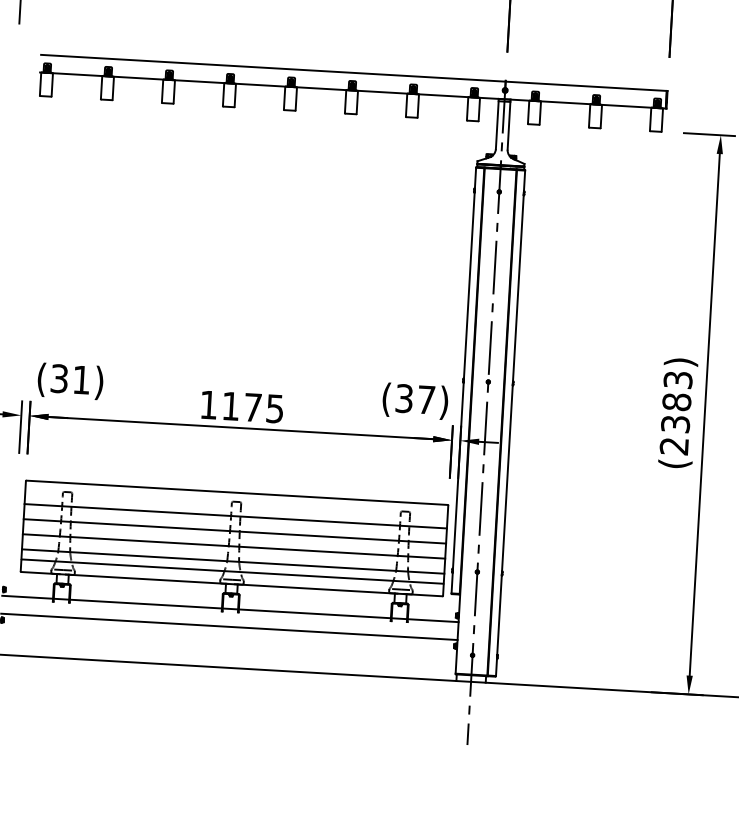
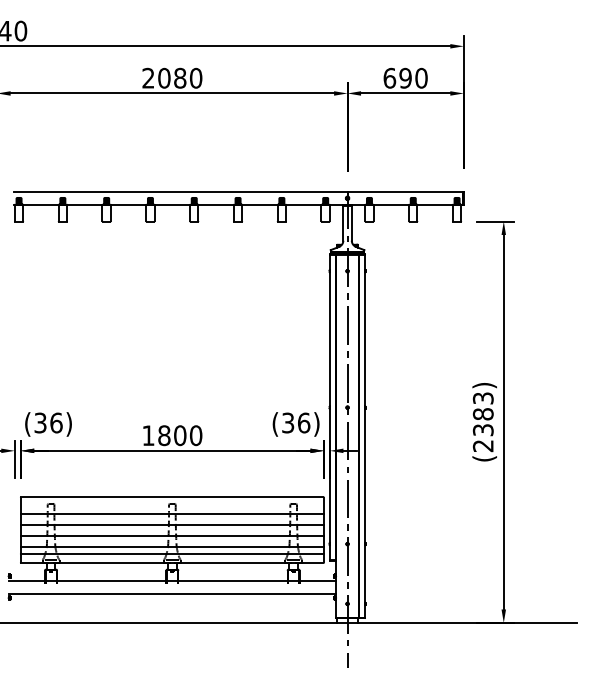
text: (81, 379) -> (56, 422), (31) -> (36)
text: (427, 399) -> (304, 422), (37) -> (36)
text: (253, 407) -> (180, 435), 1175 -> 1800

